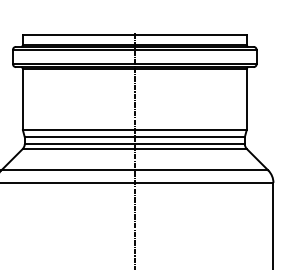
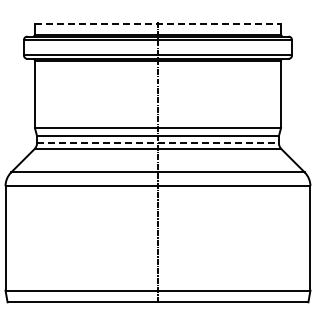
line: (135, 34) -> (158, 23), solid -> dashed
line: (134, 144) -> (157, 143), solid -> dashed

